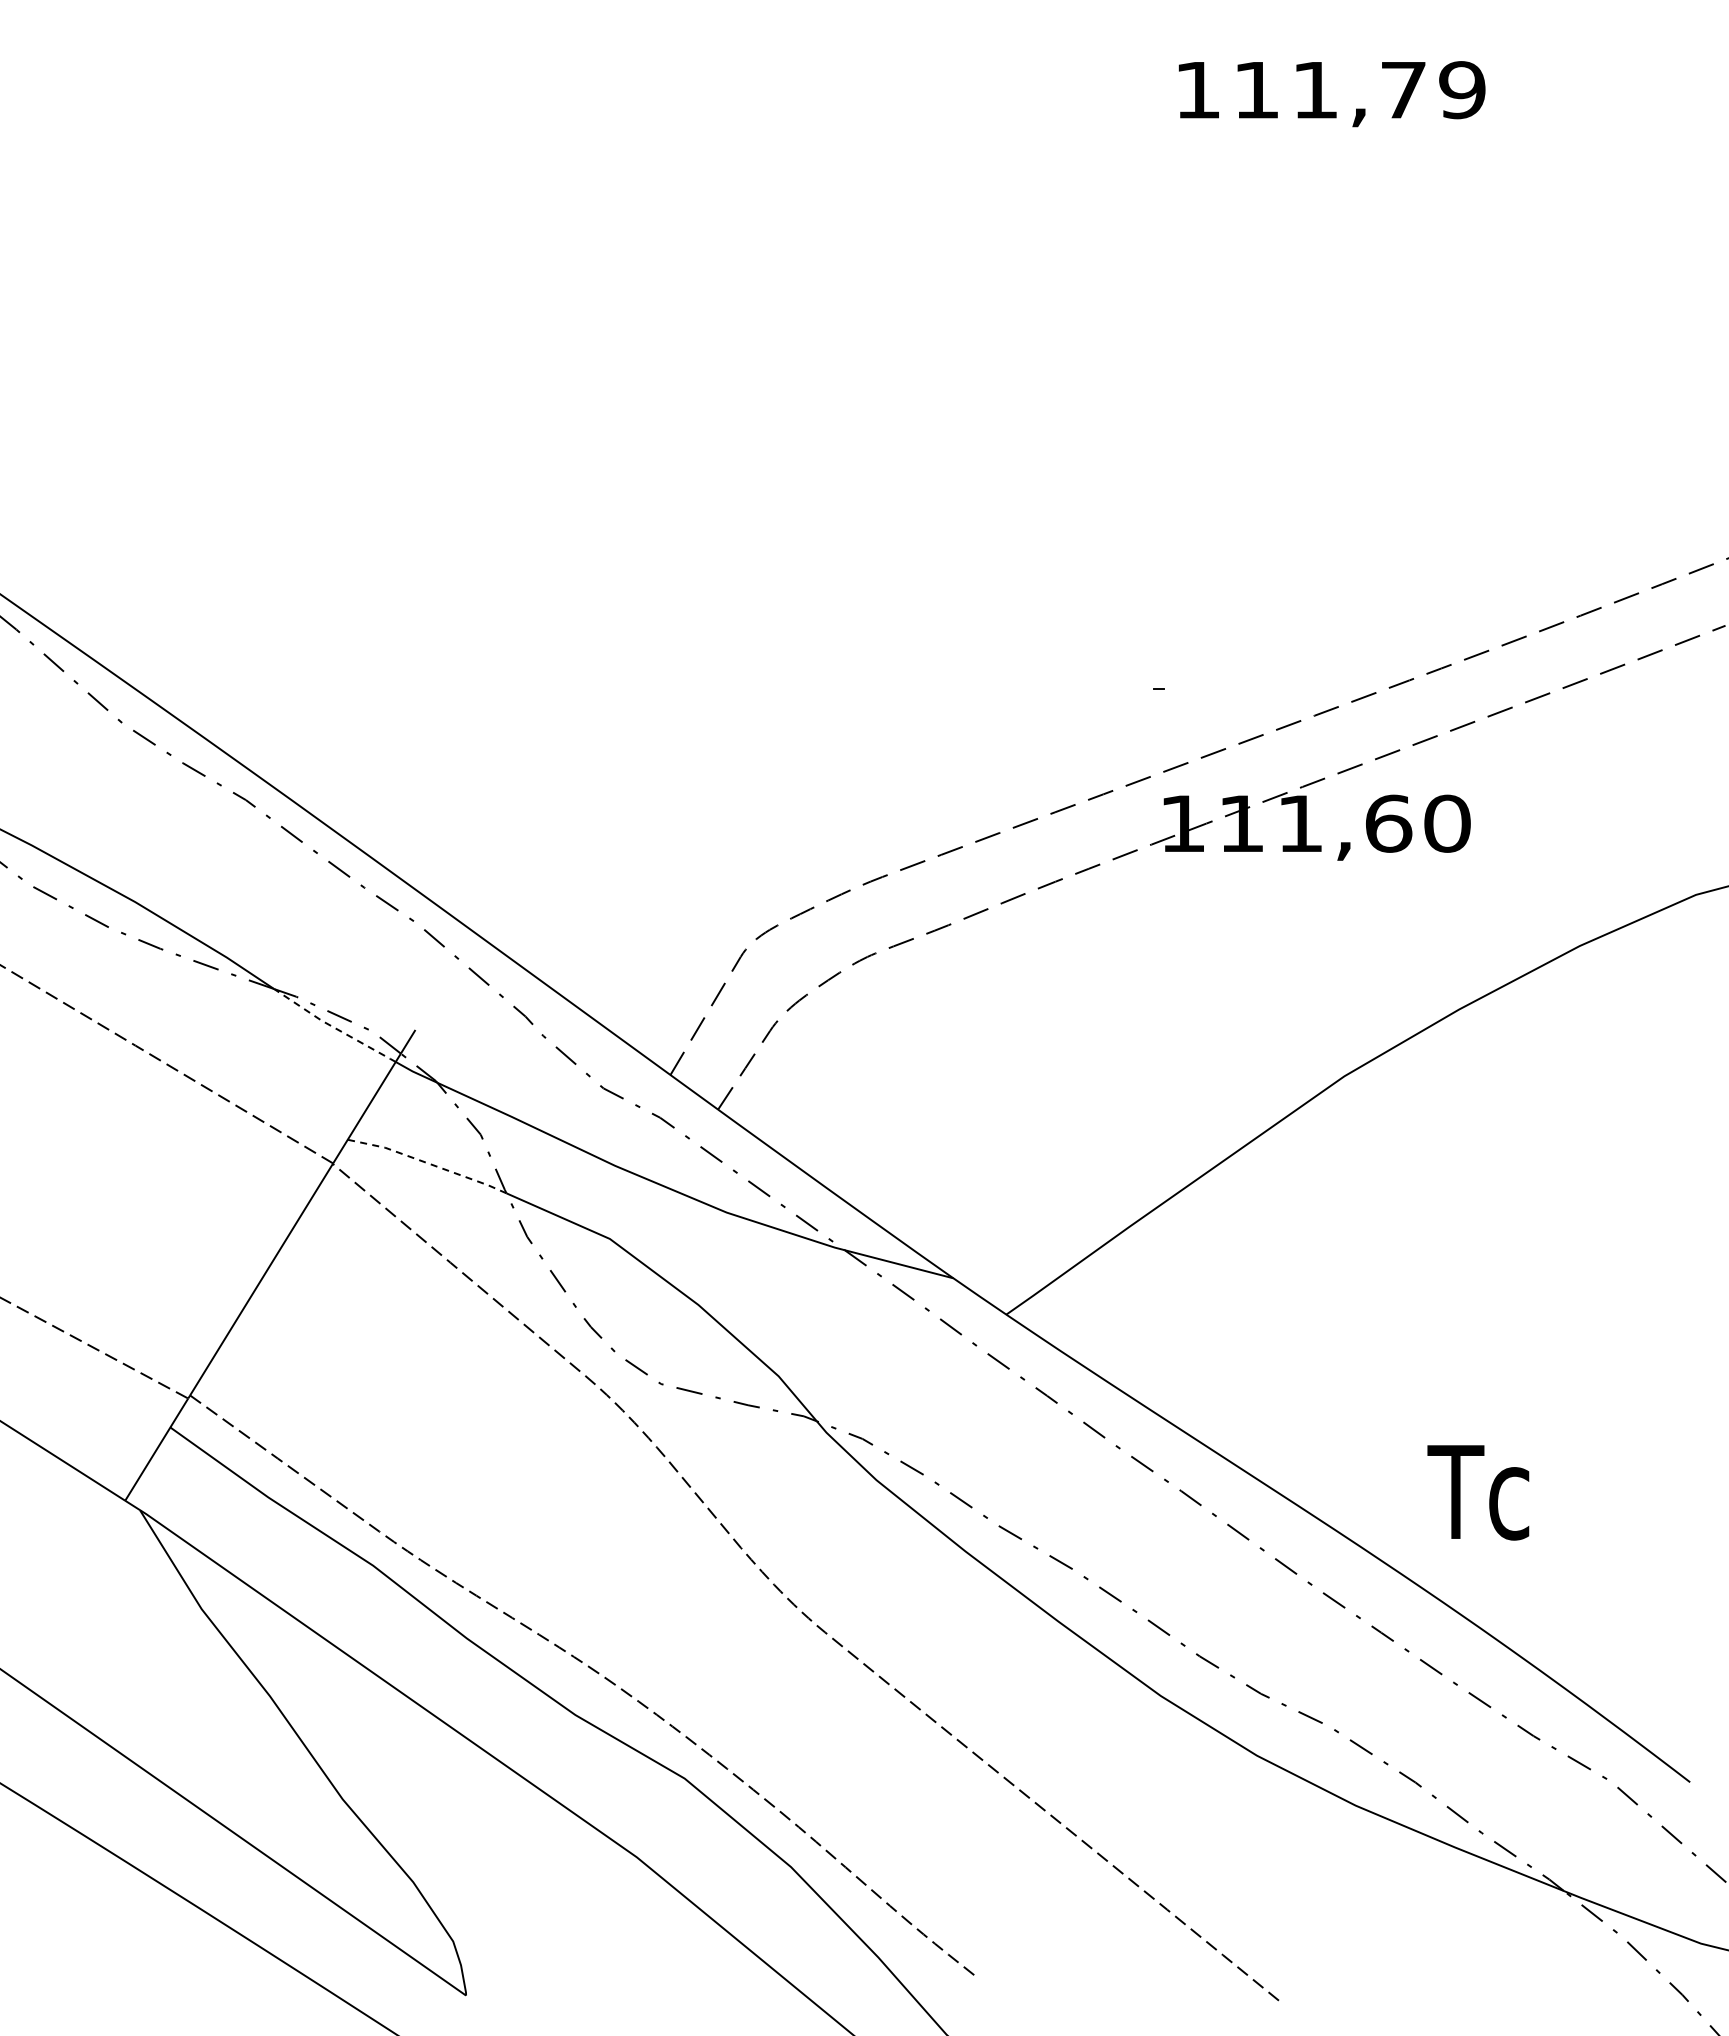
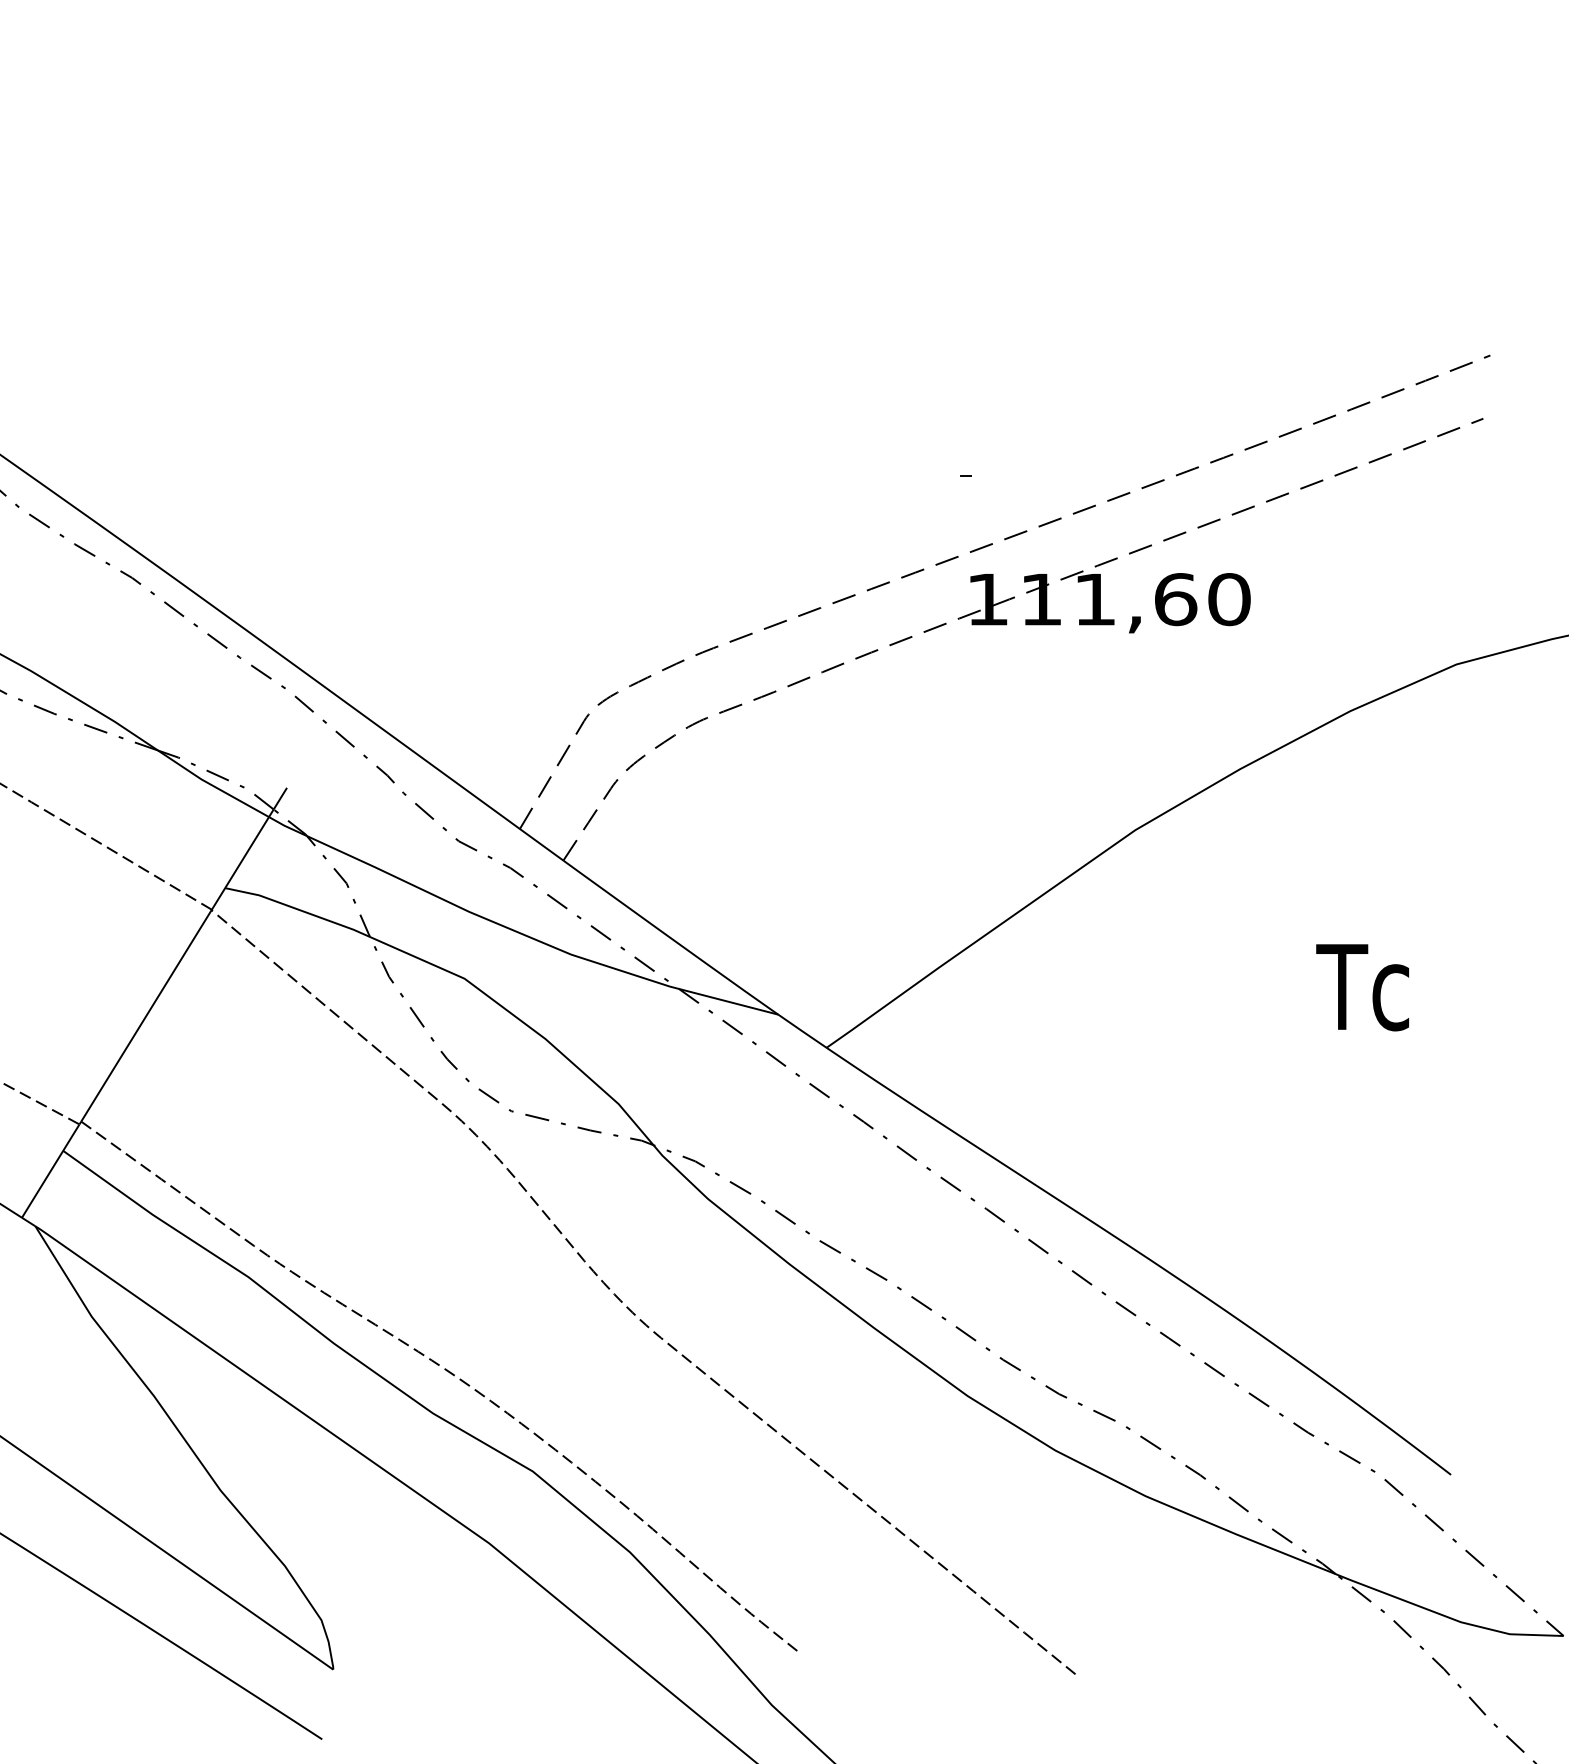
line: (333, 1027) -> (212, 785), dashed -> solid
line: (428, 1163) -> (298, 909), dashed -> solid
text: (1478, 1492) -> (1362, 987), moved

